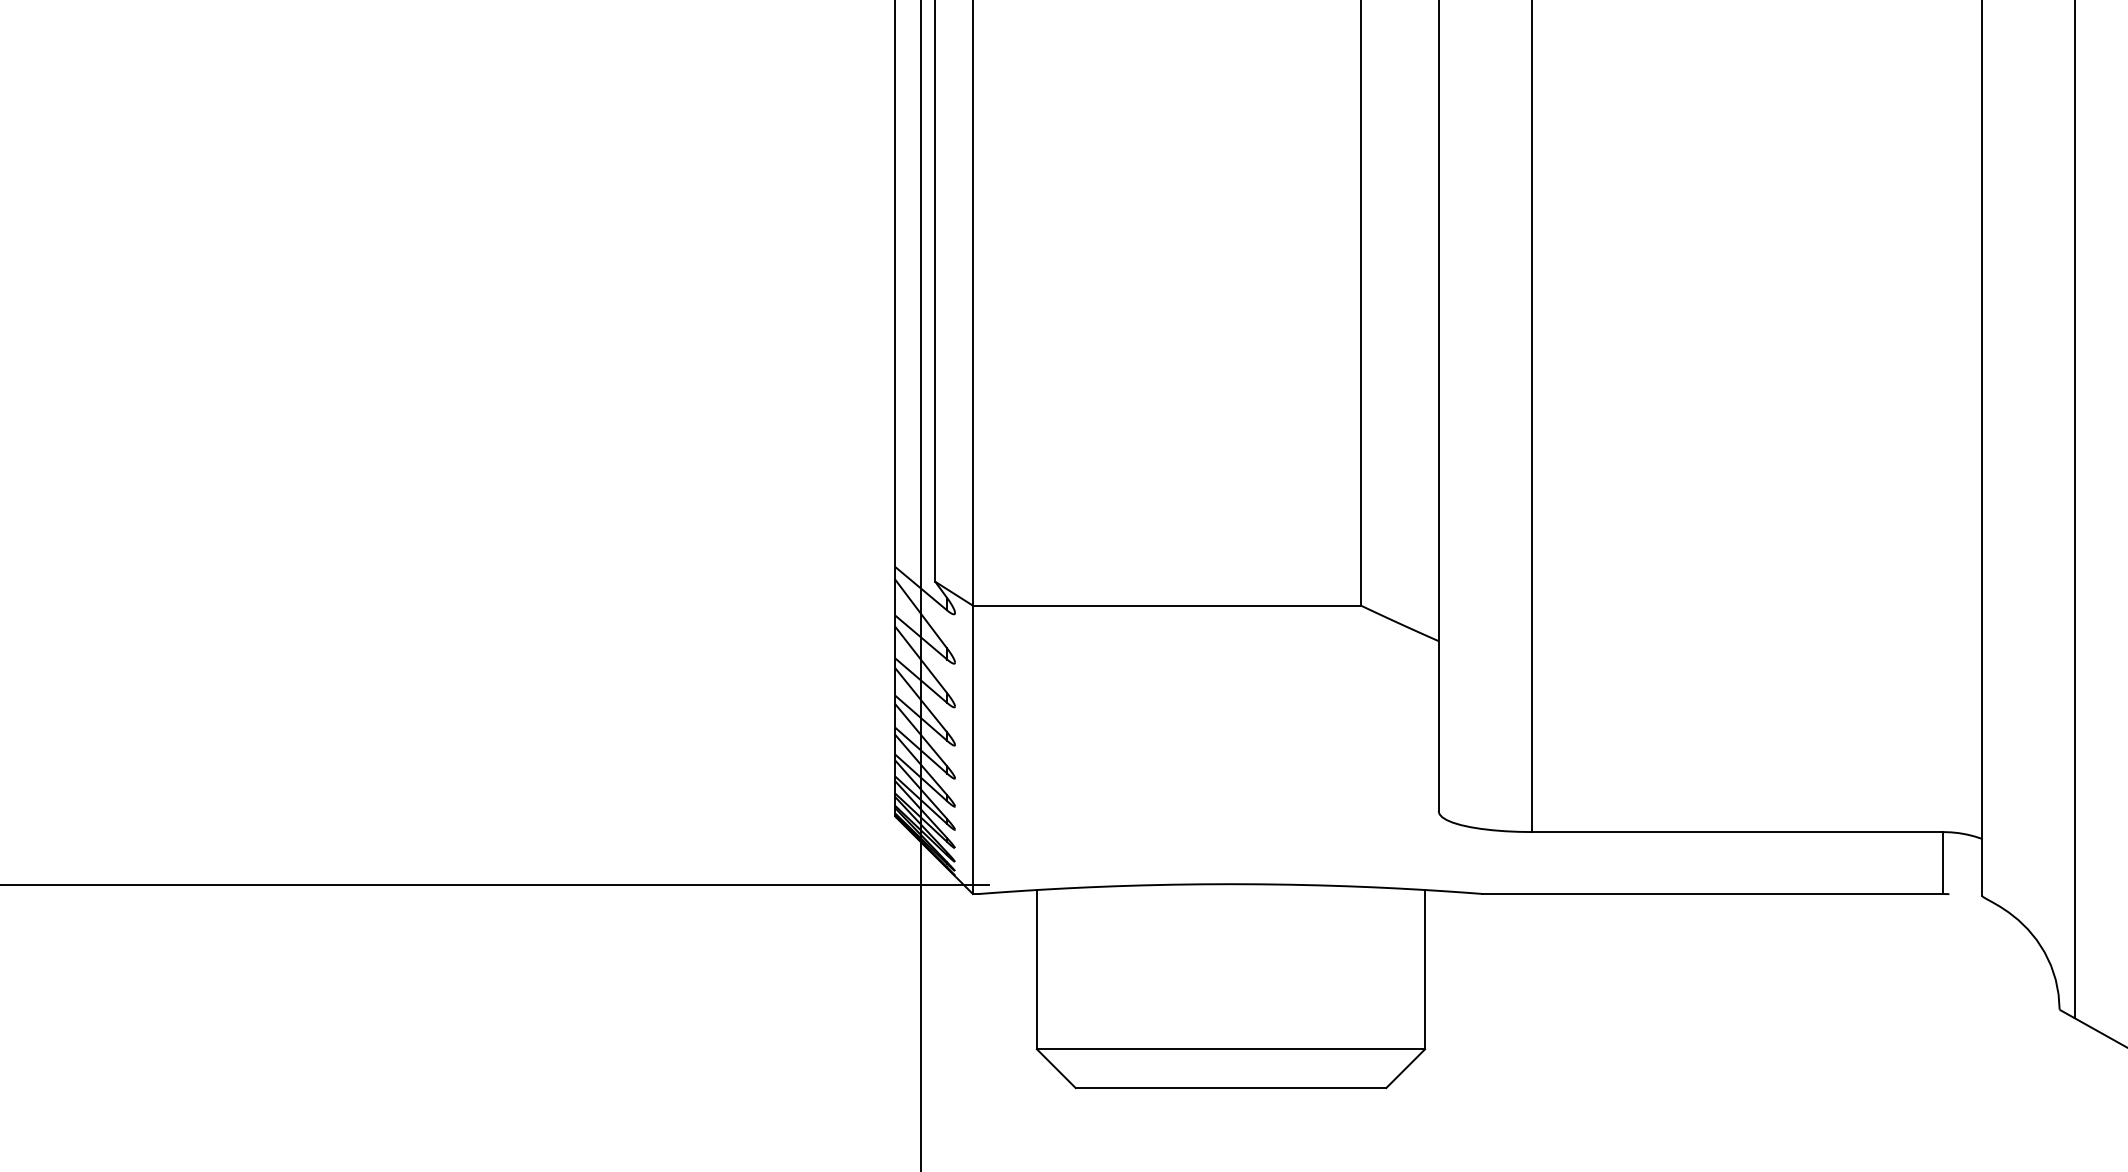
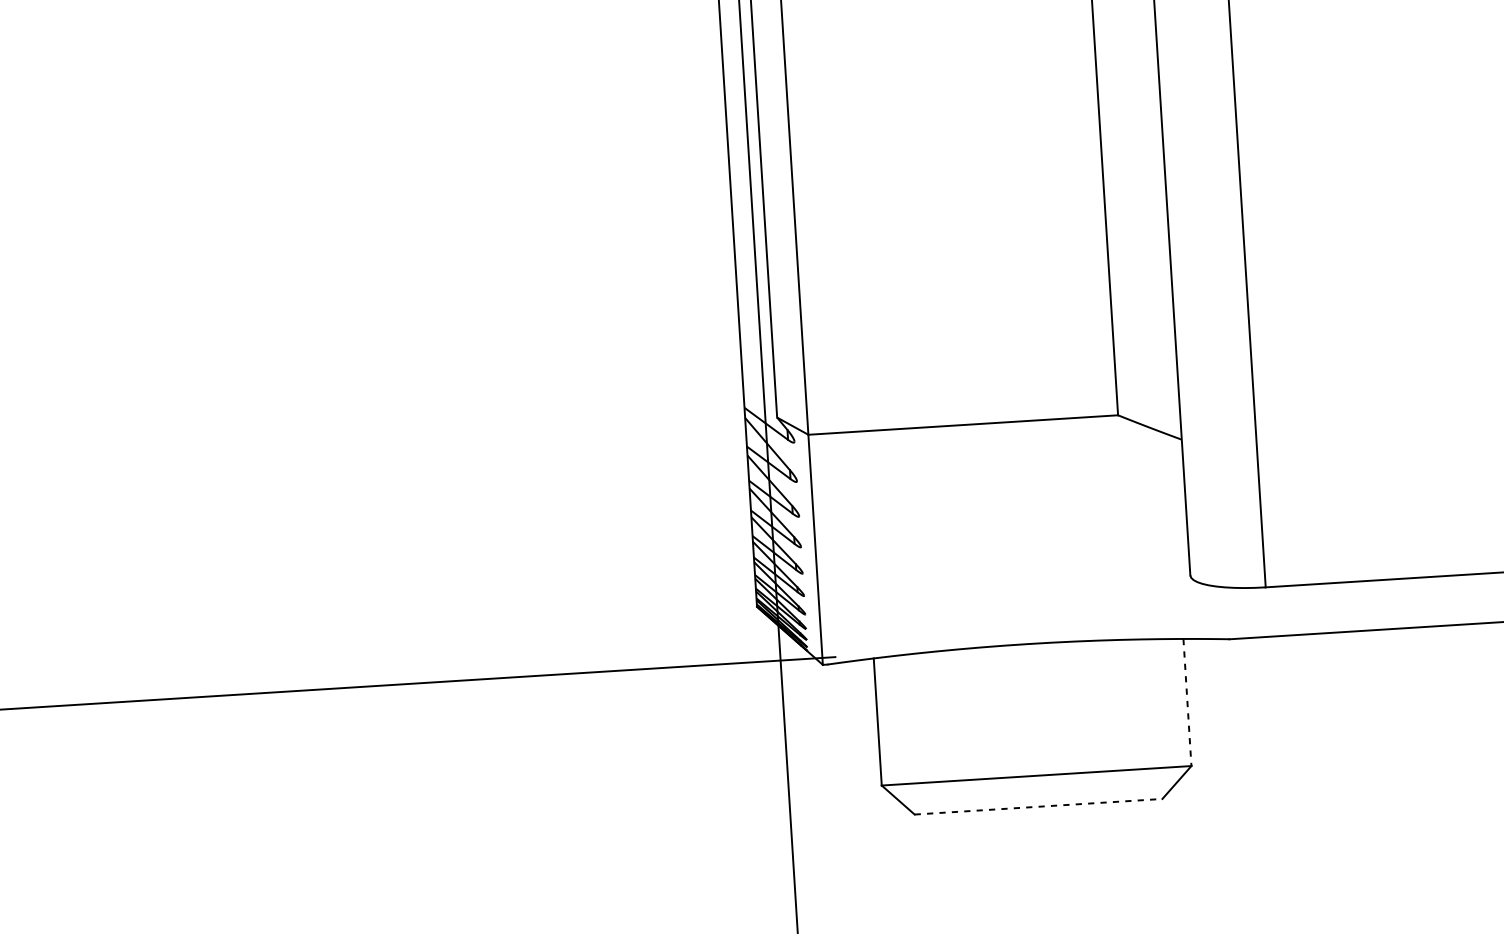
line: (1425, 969) -> (1187, 702), solid -> dashed
line: (1231, 1088) -> (1038, 807), solid -> dashed

